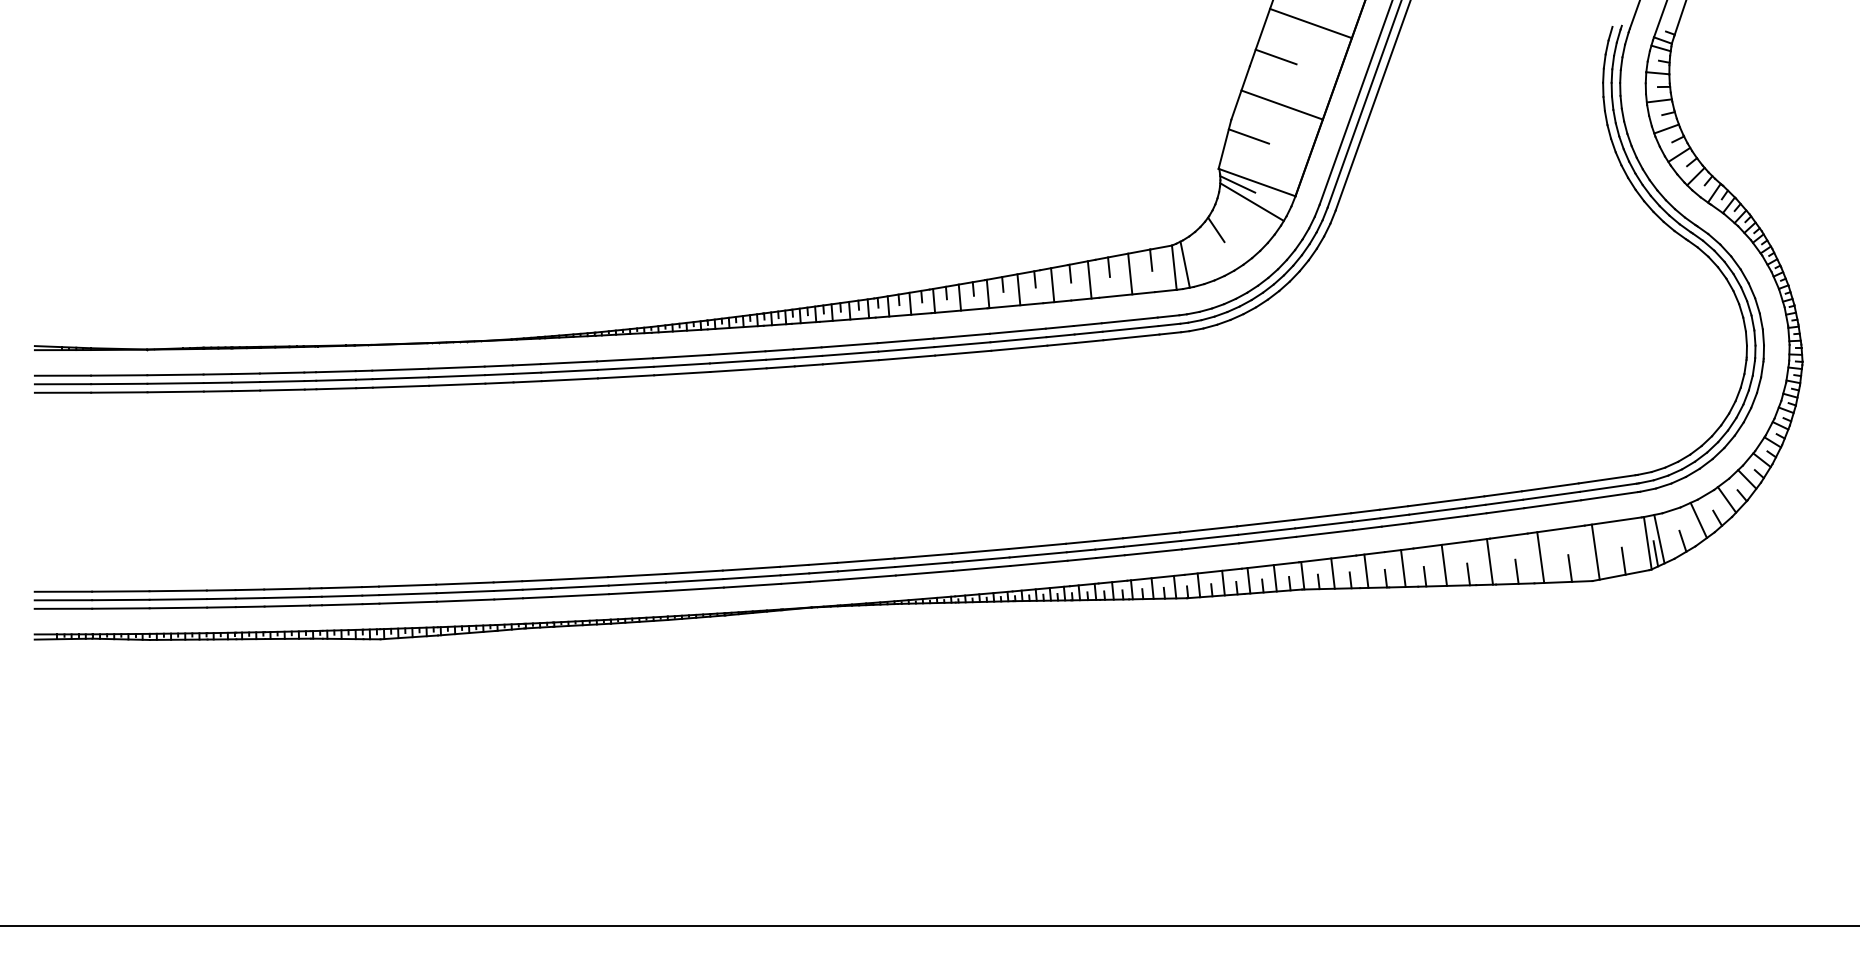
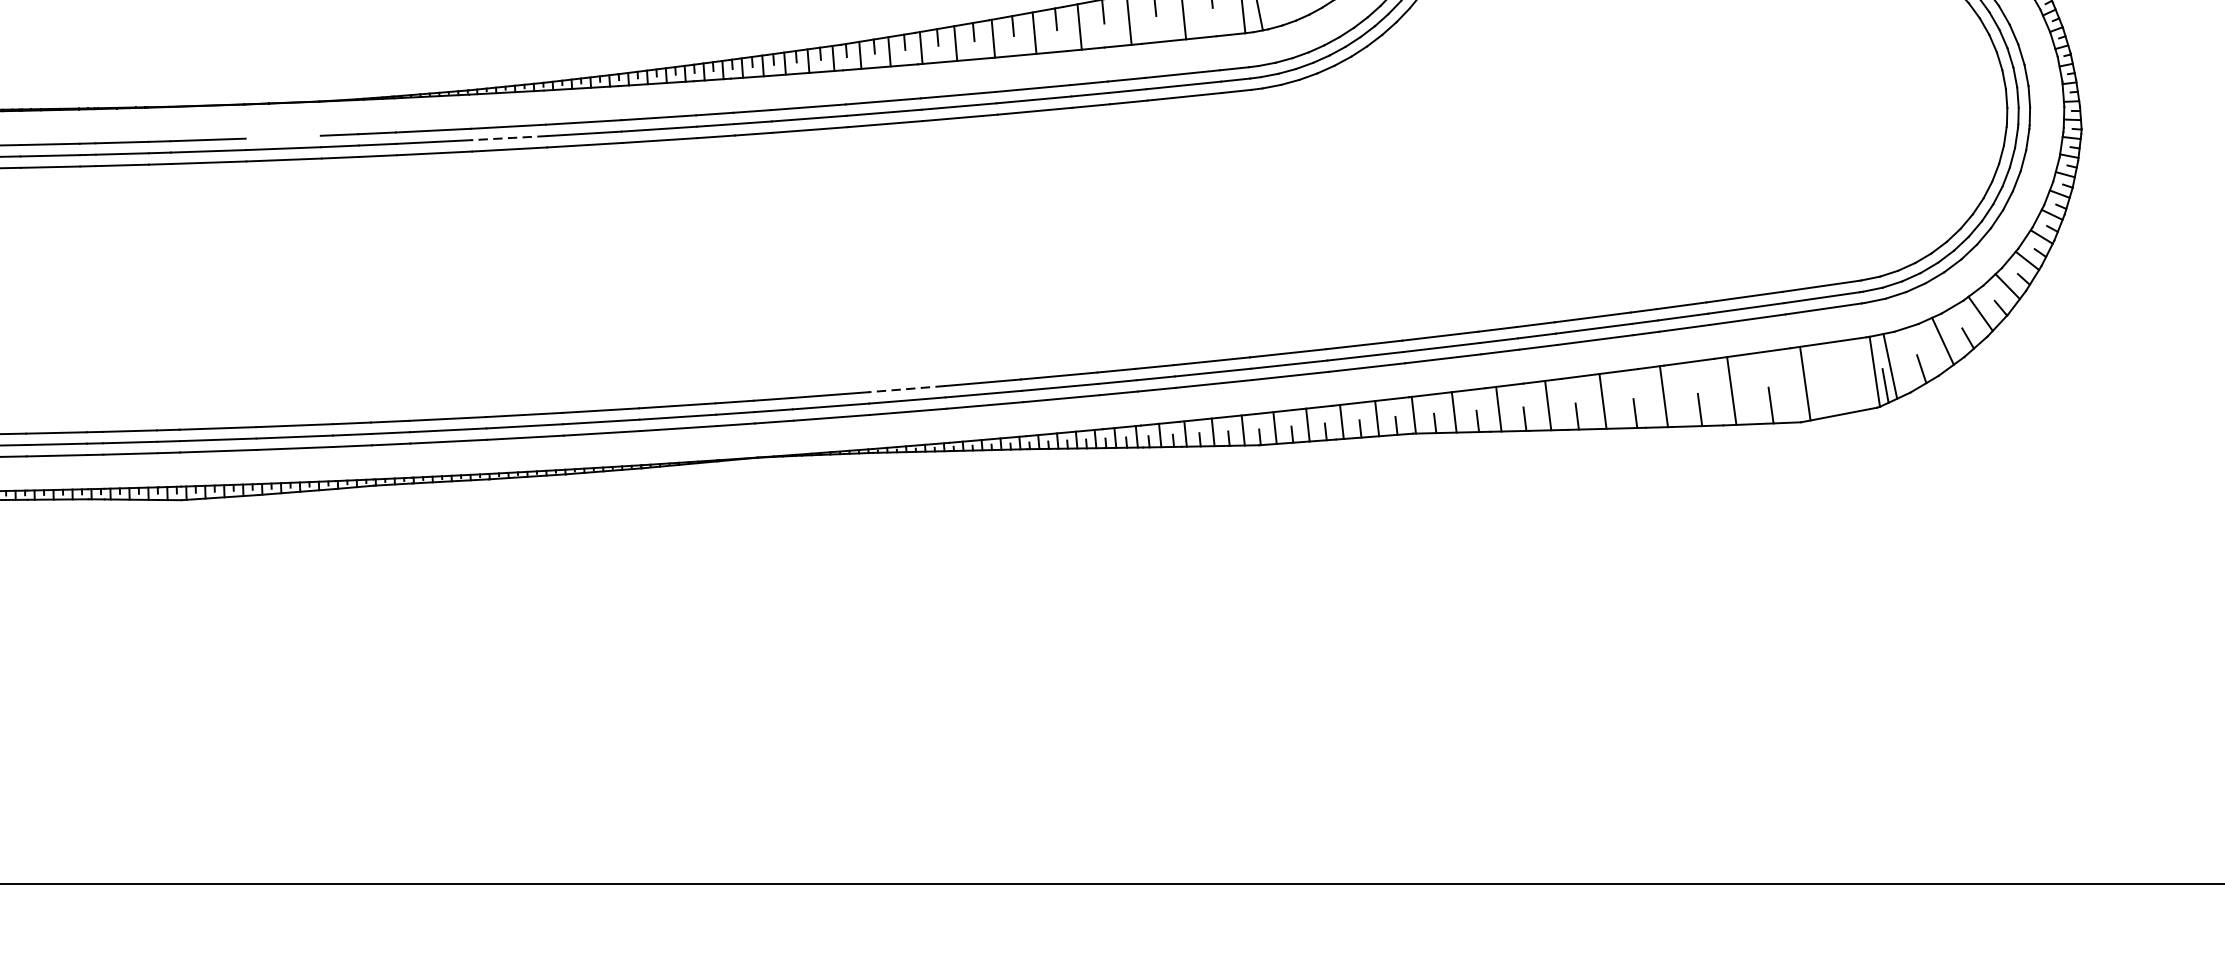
line: (456, 367) -> (283, 136), removed
line: (625, 368) -> (508, 138), solid -> dashed
line: (923, 556) -> (907, 389), solid -> dashed
line: (1623, 560) -> (1842, 394), removed

